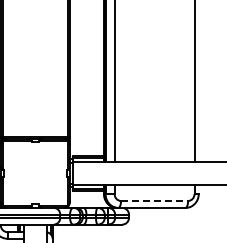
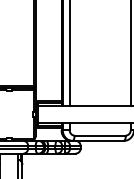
line: (154, 201) -> (100, 135), dashed -> solid

